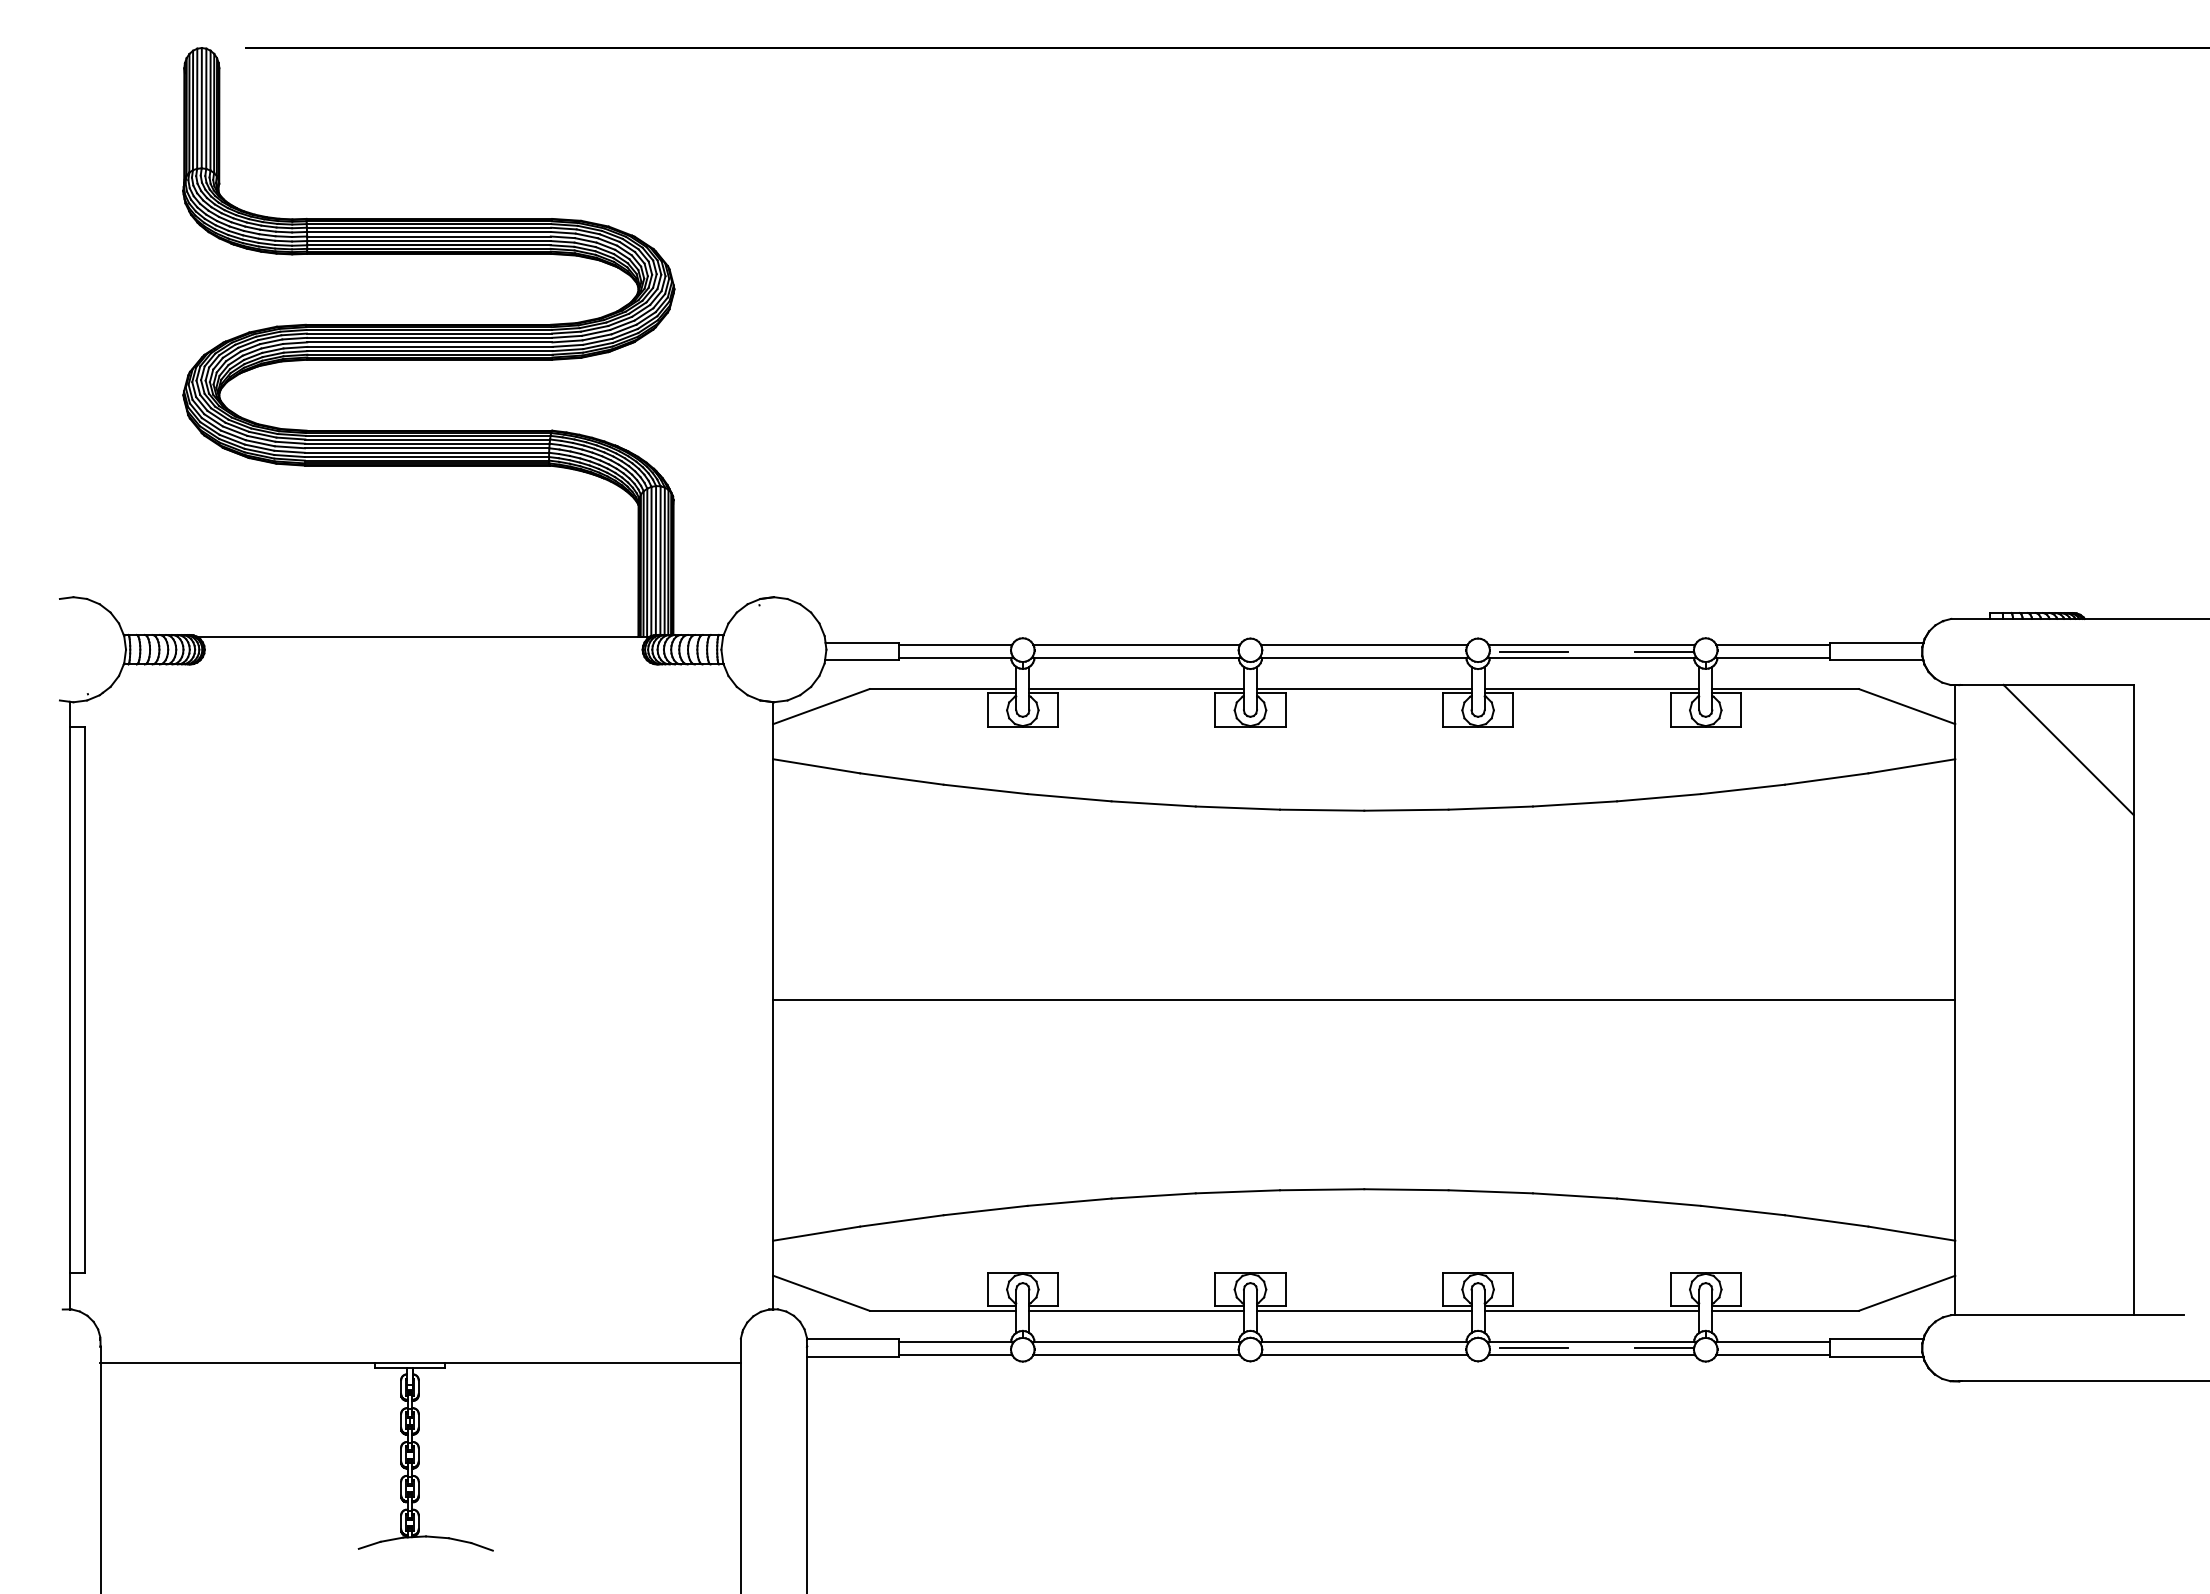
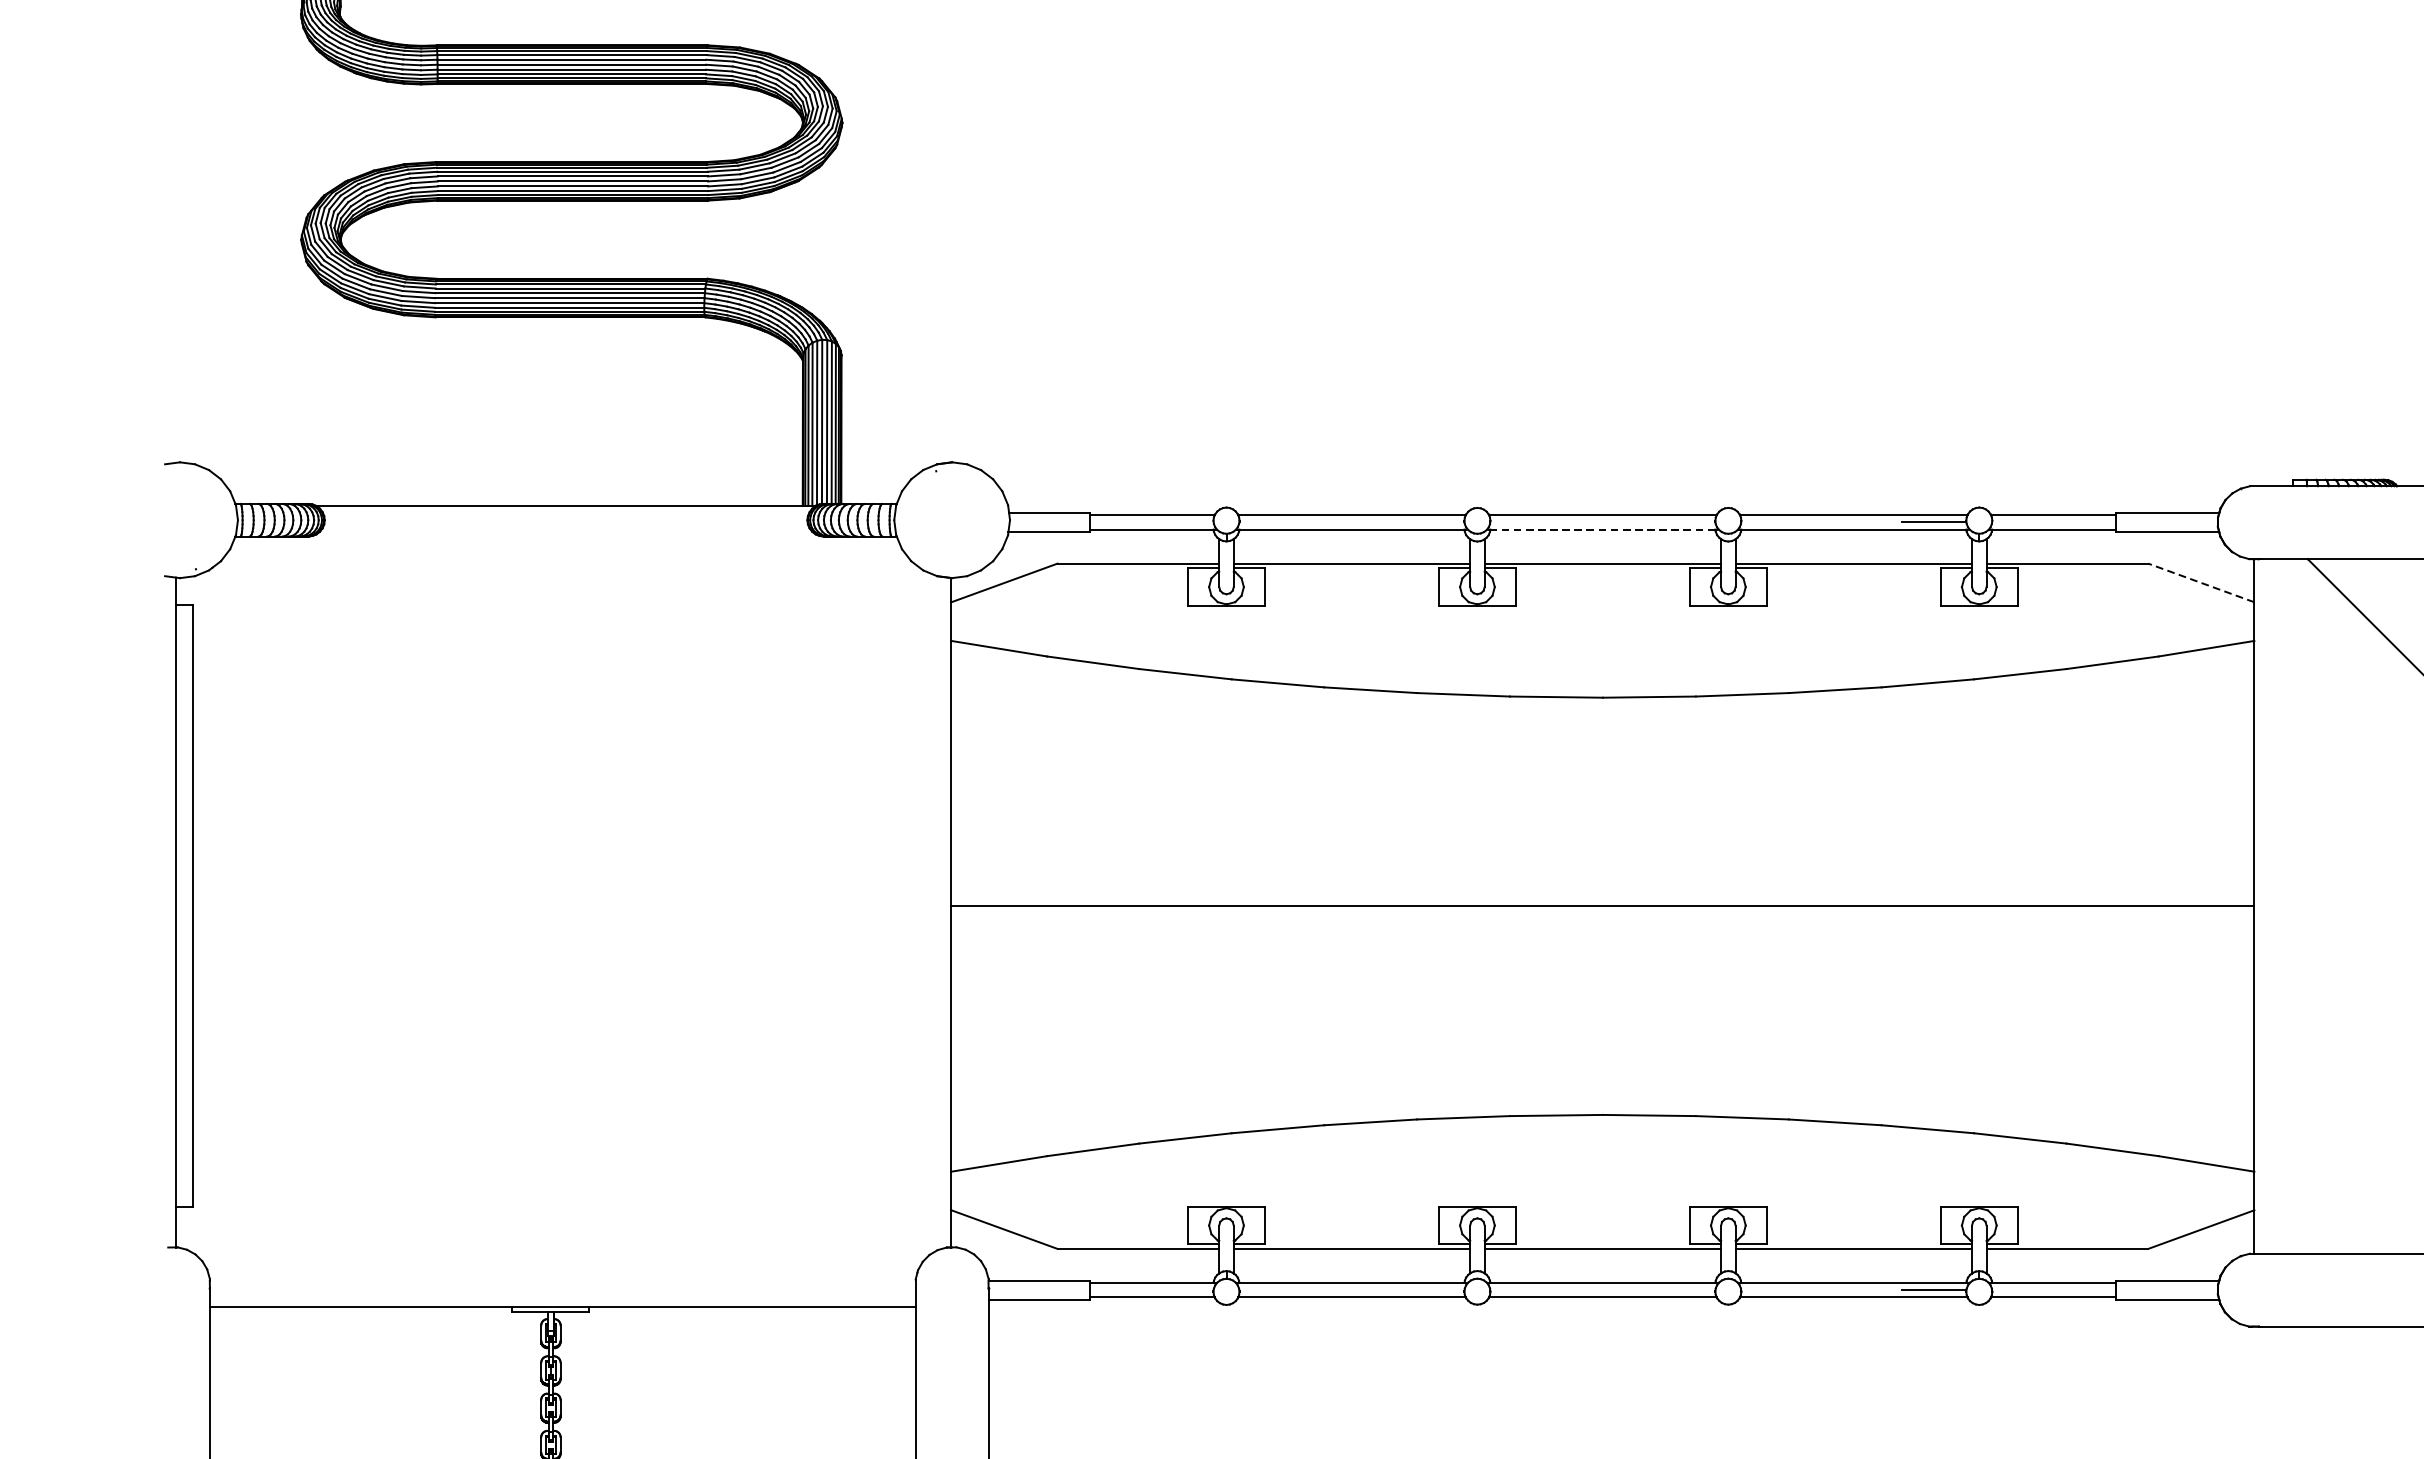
line: (1533, 651) -> (1789, 522), removed
line: (1363, 658) -> (1602, 529), solid -> dashed
line: (1906, 706) -> (2200, 582), solid -> dashed
line: (1533, 1348) -> (1789, 1290), removed

